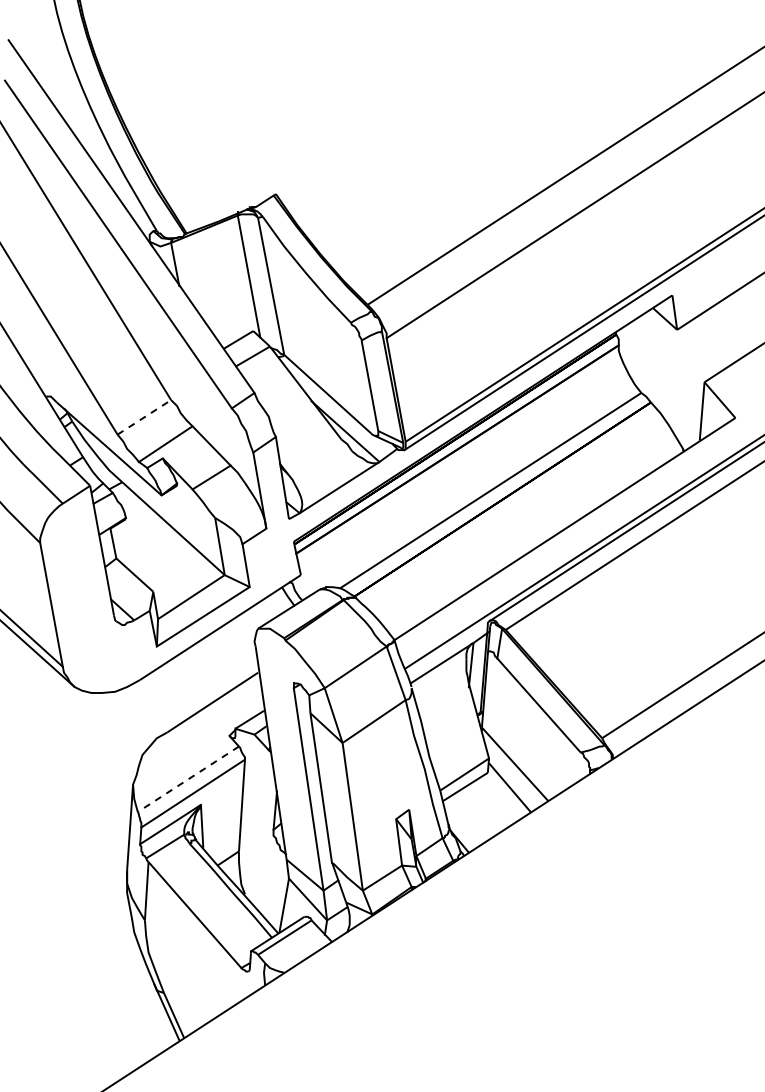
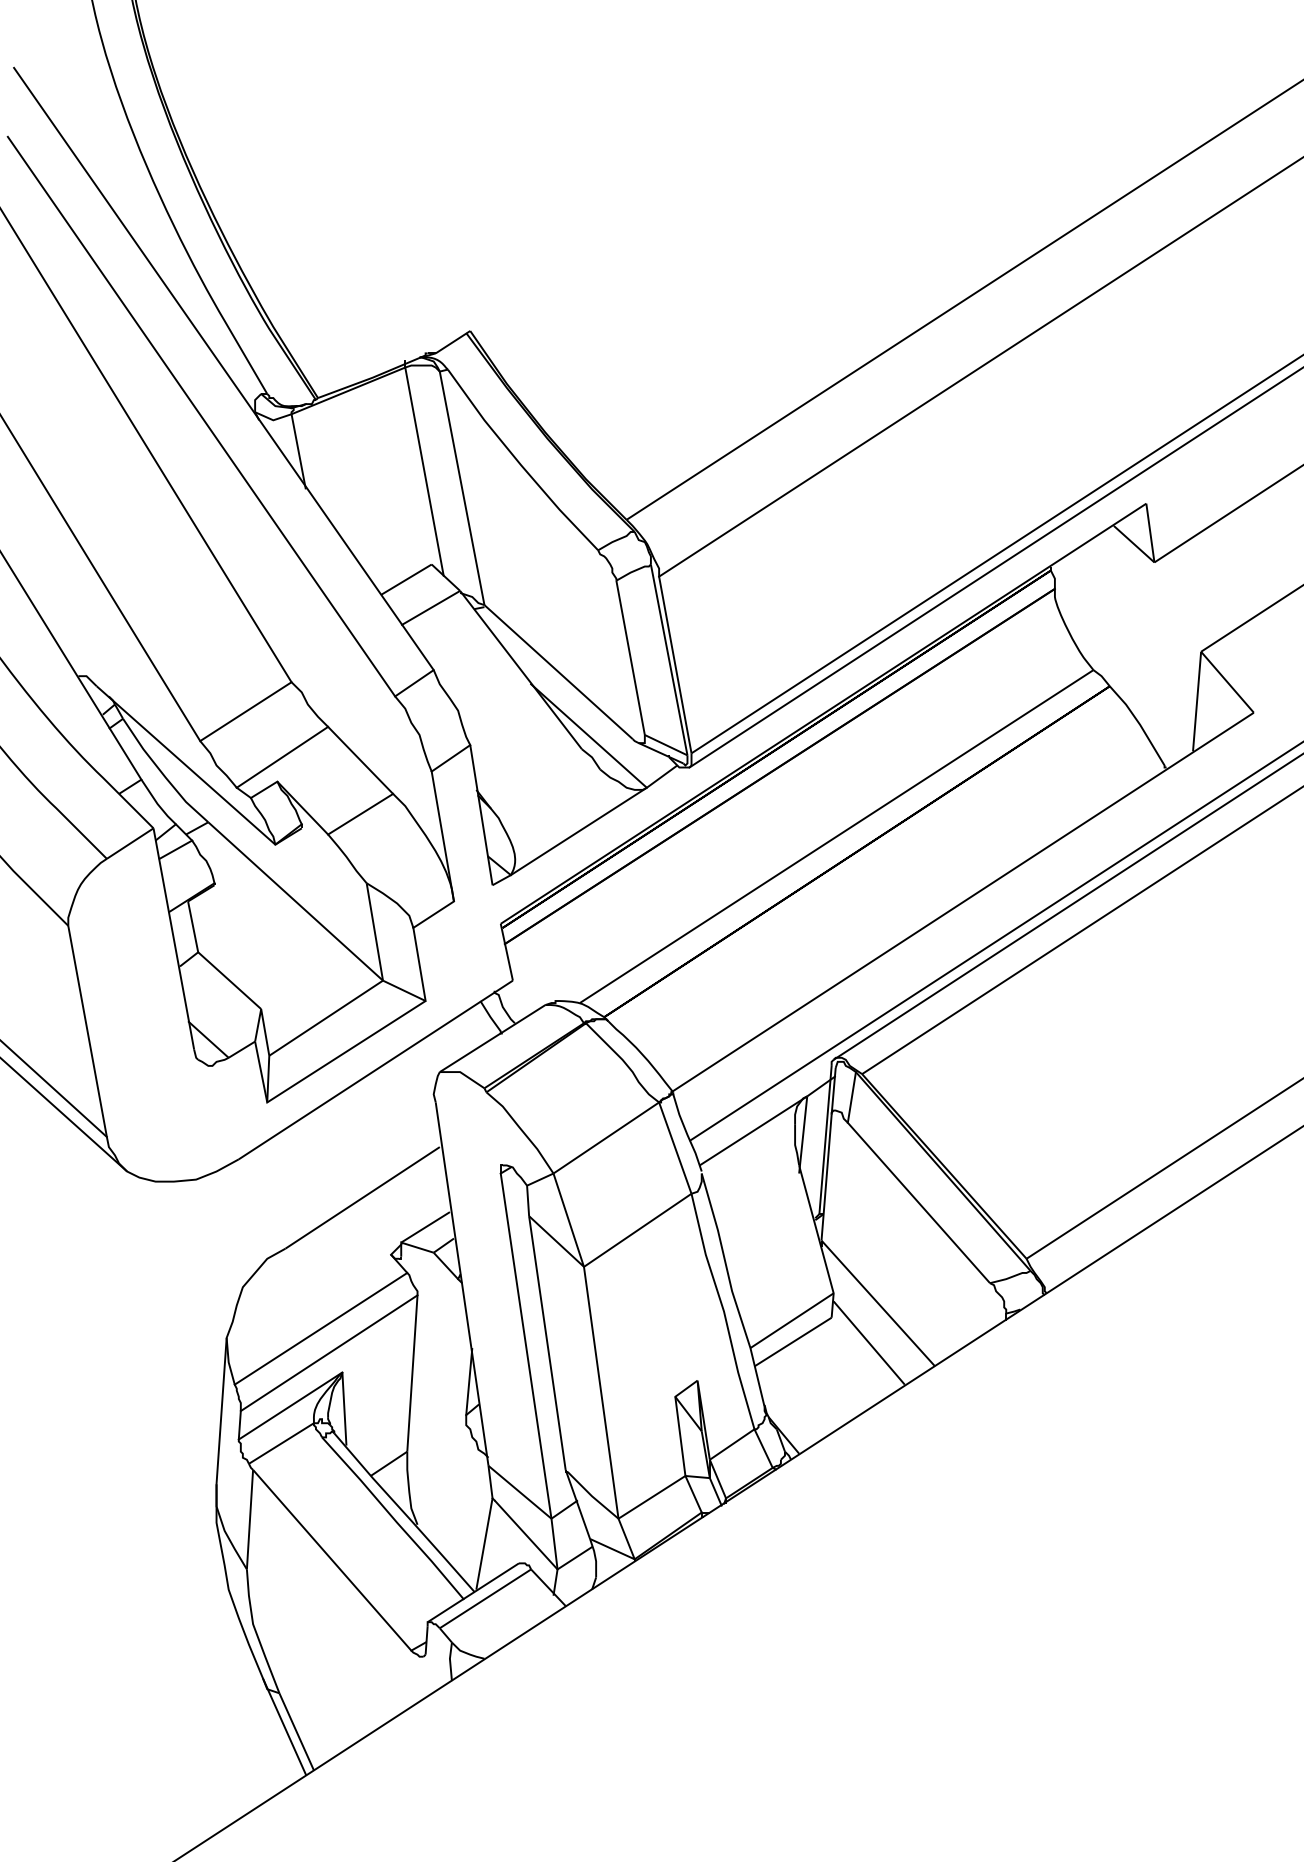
line: (144, 417) -> (246, 711), dashed -> solid
line: (187, 779) -> (319, 1329), dashed -> solid

